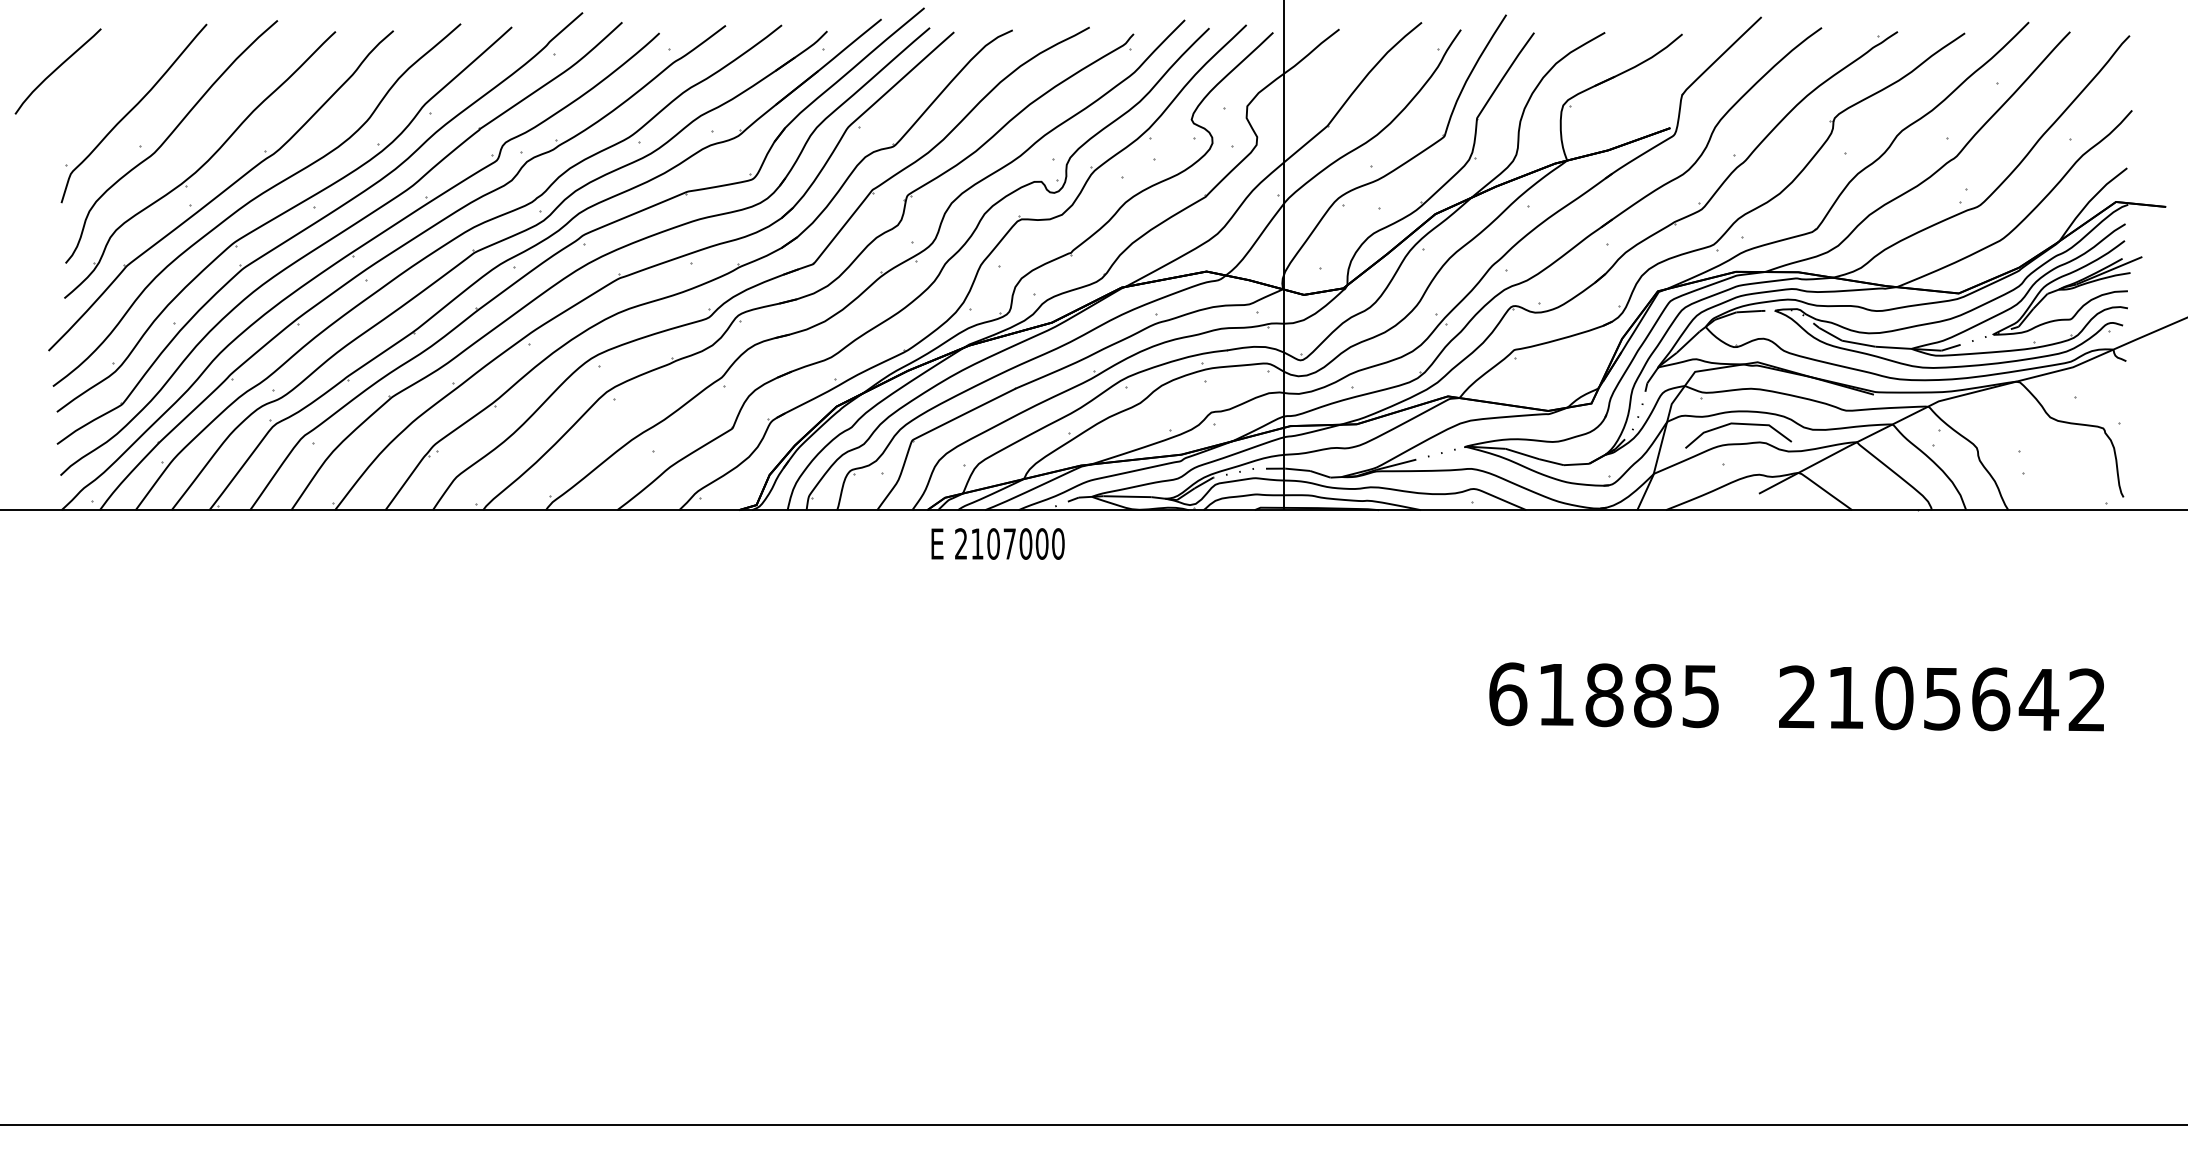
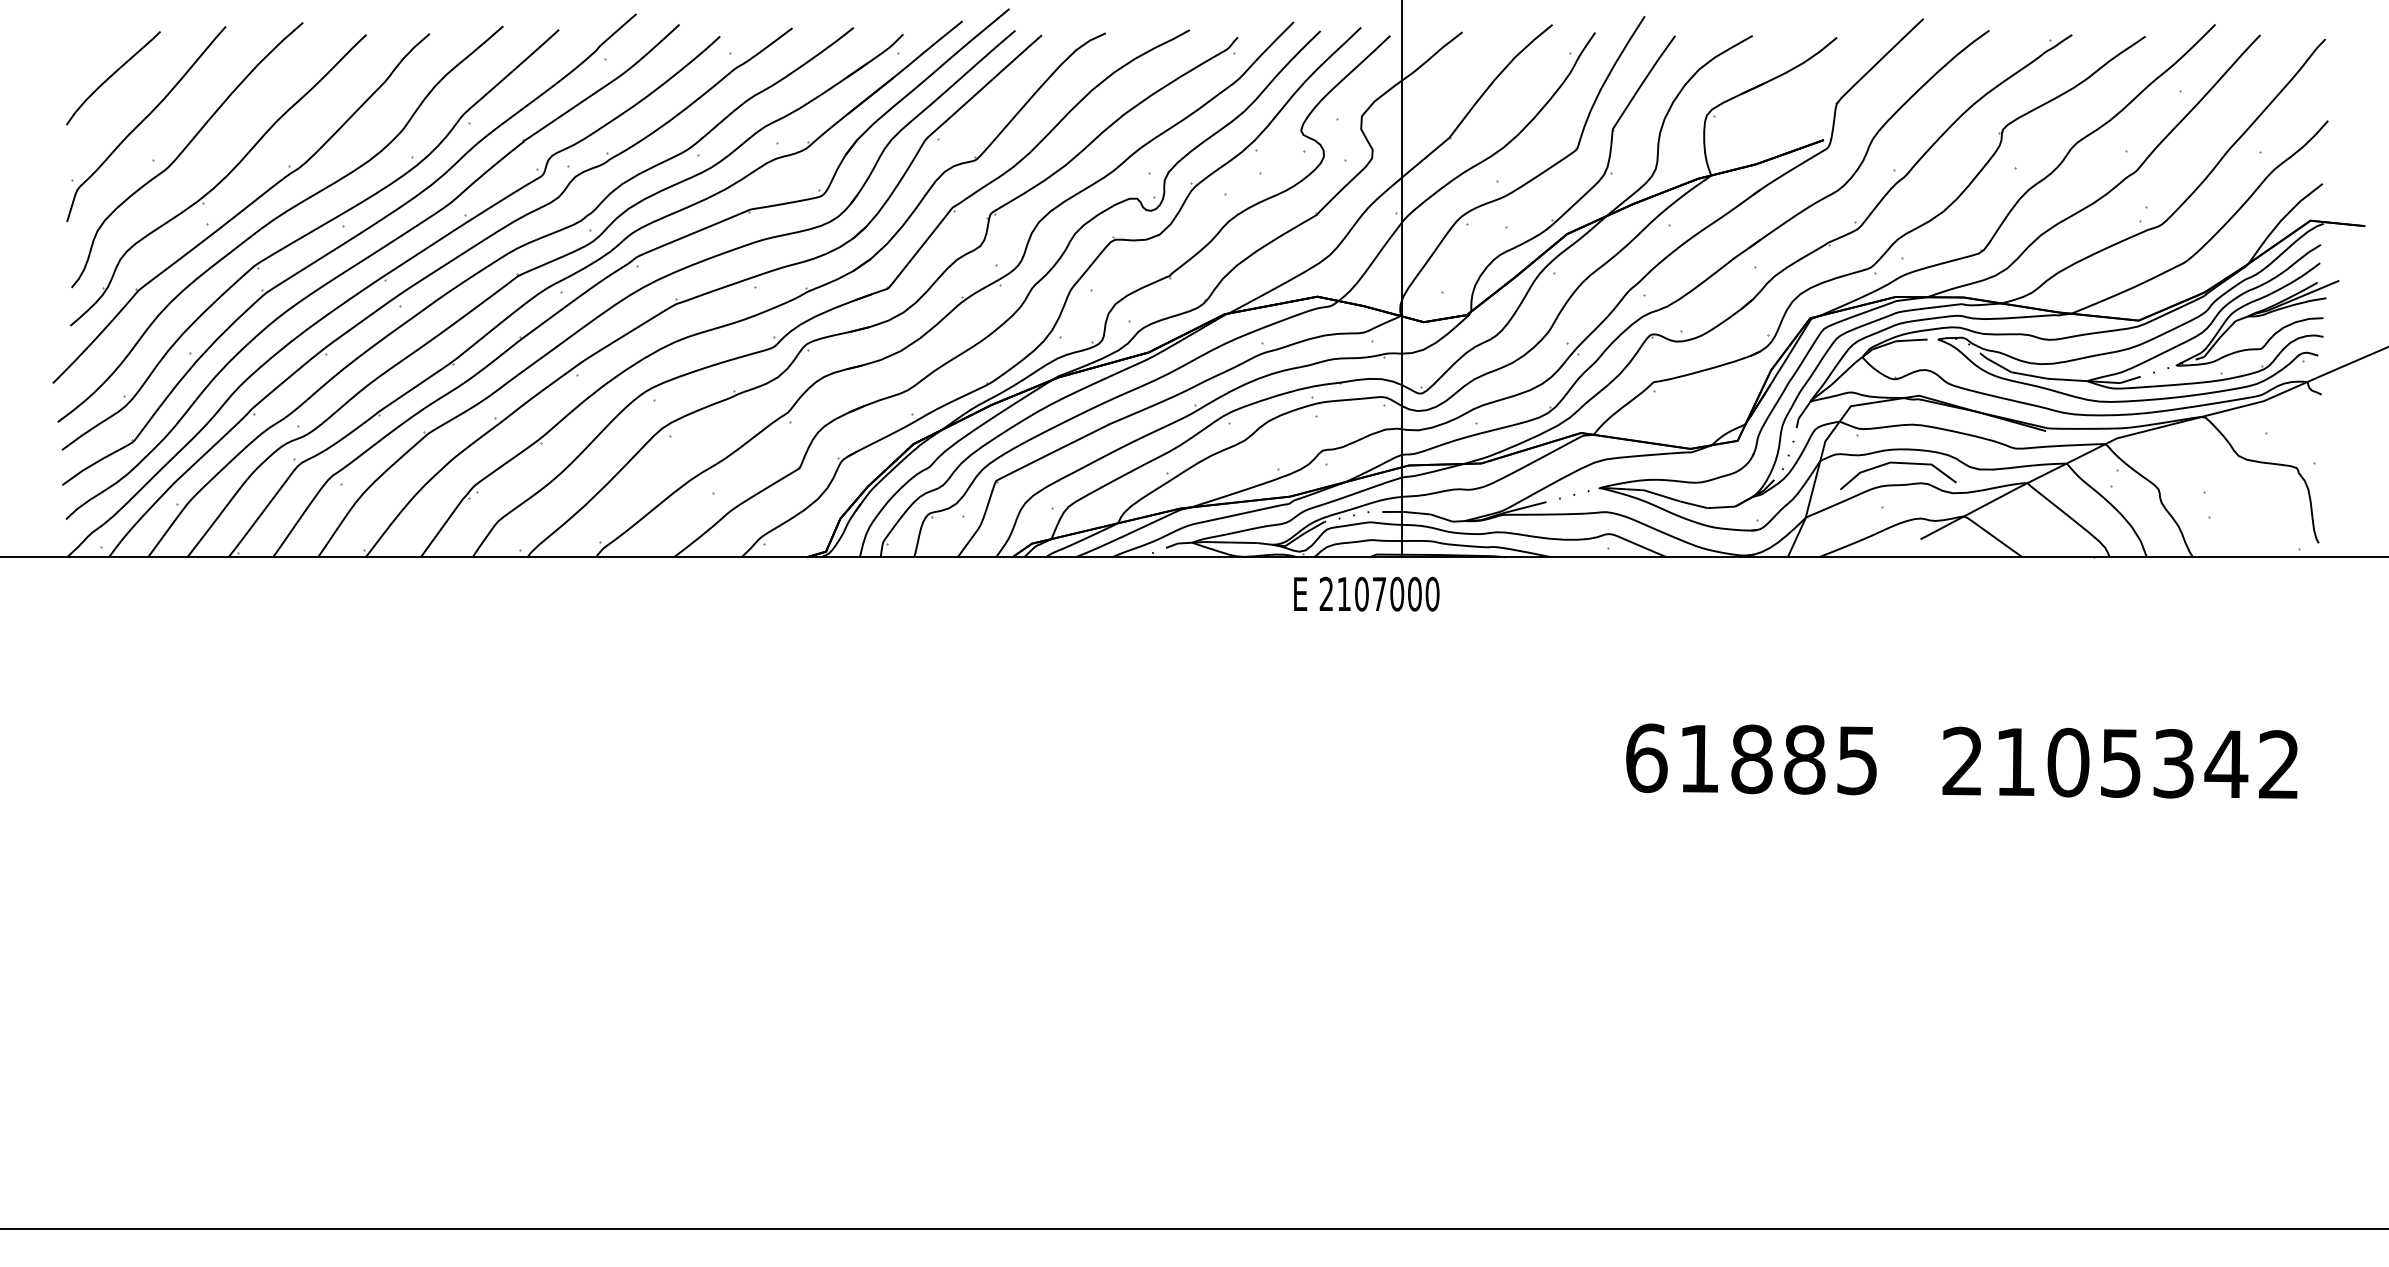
curve: (57, 69) -> (112, 76), moved
text: (997, 543) -> (1366, 593), moved
text: (1991, 699) -> (2174, 763), 2105642 -> 2105342

